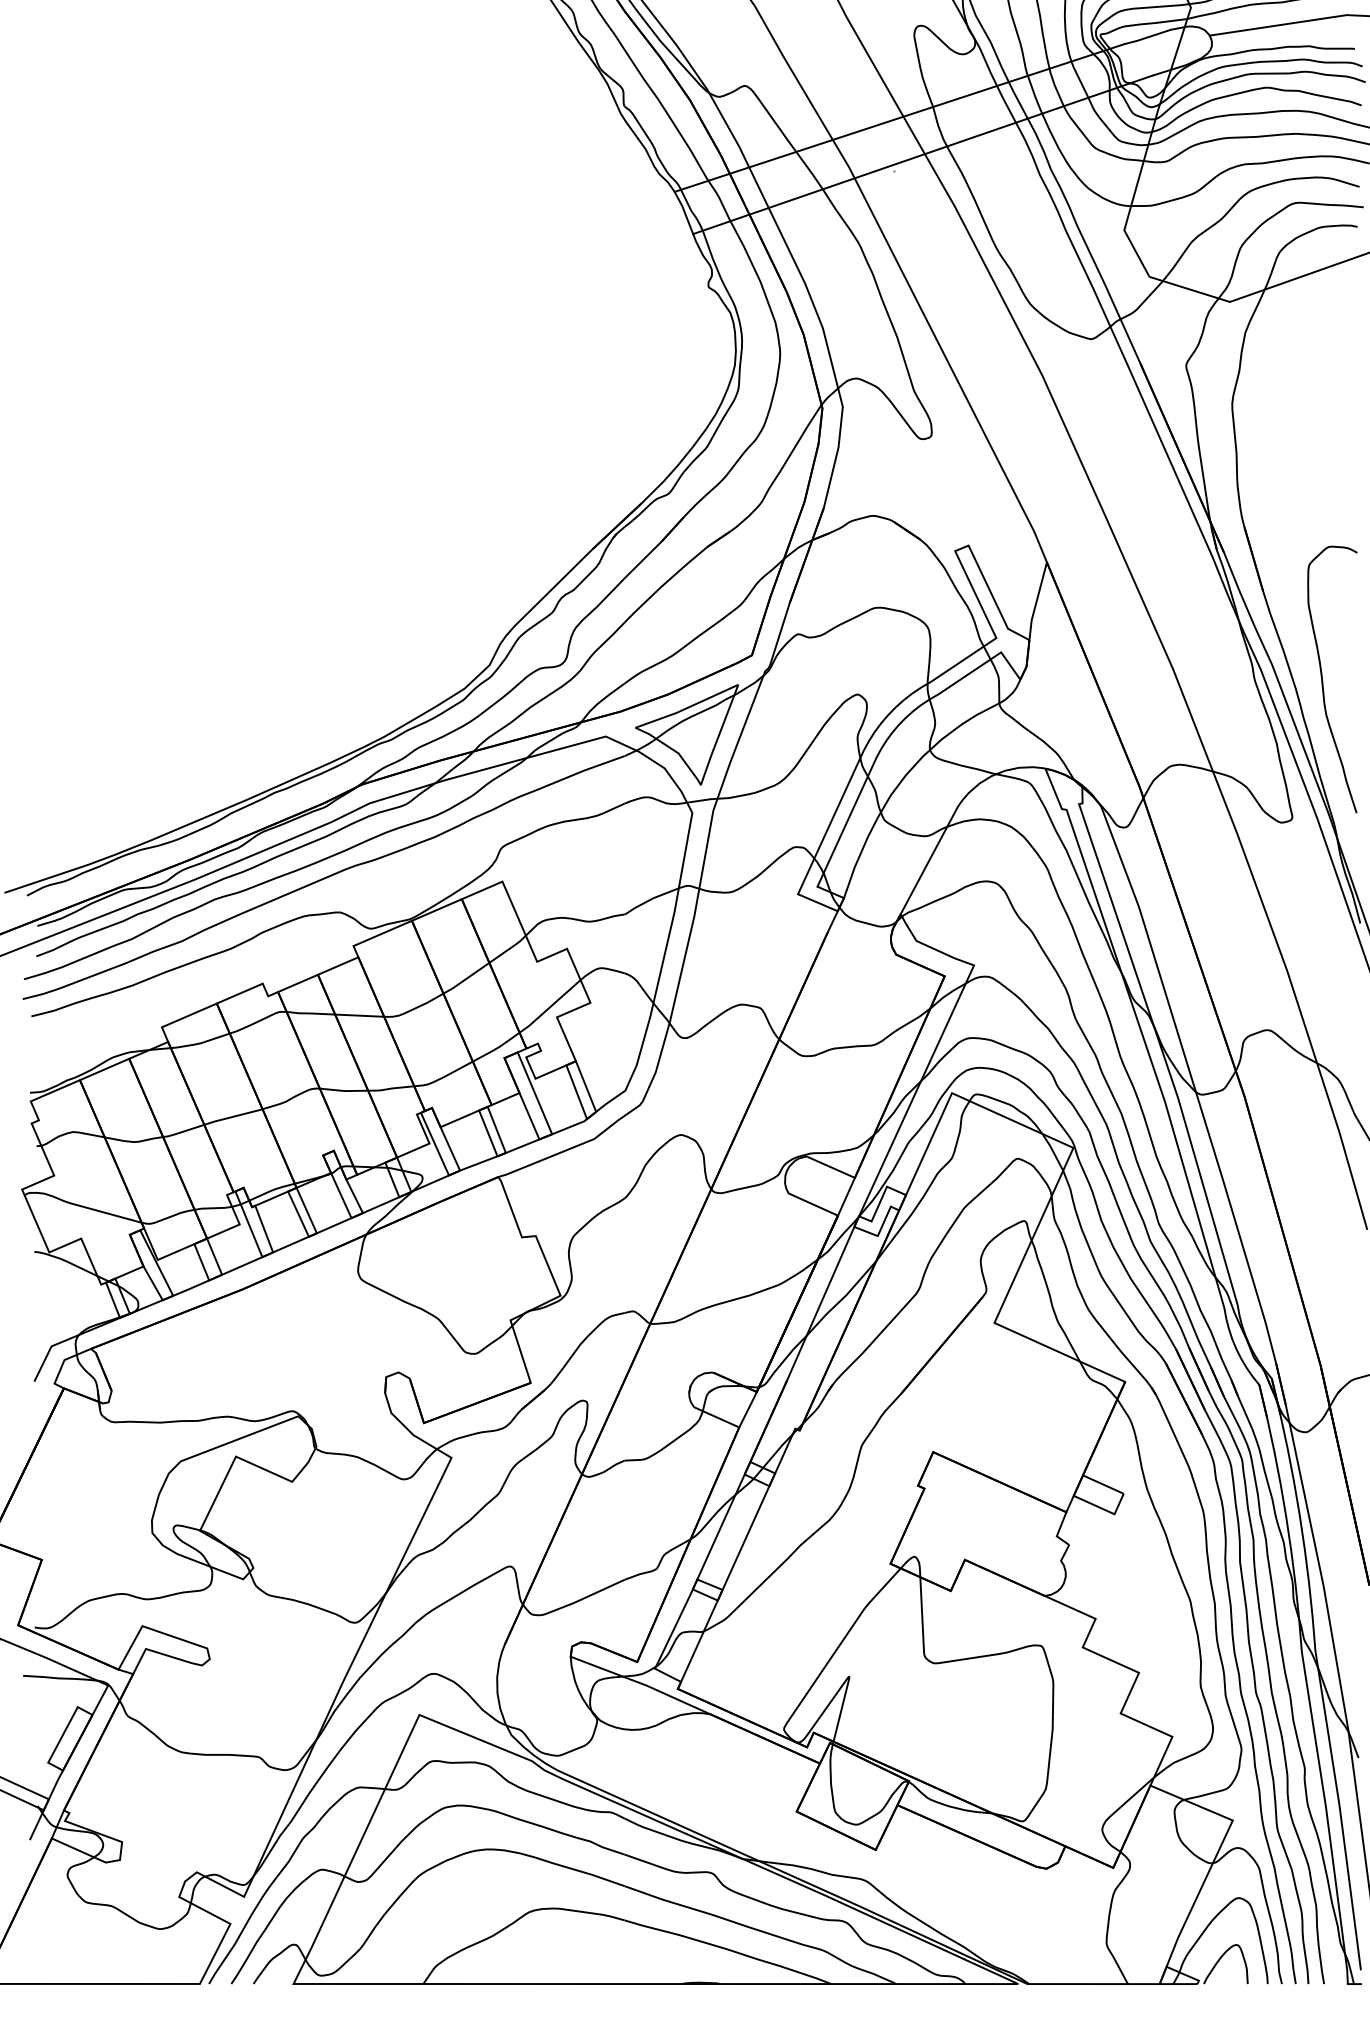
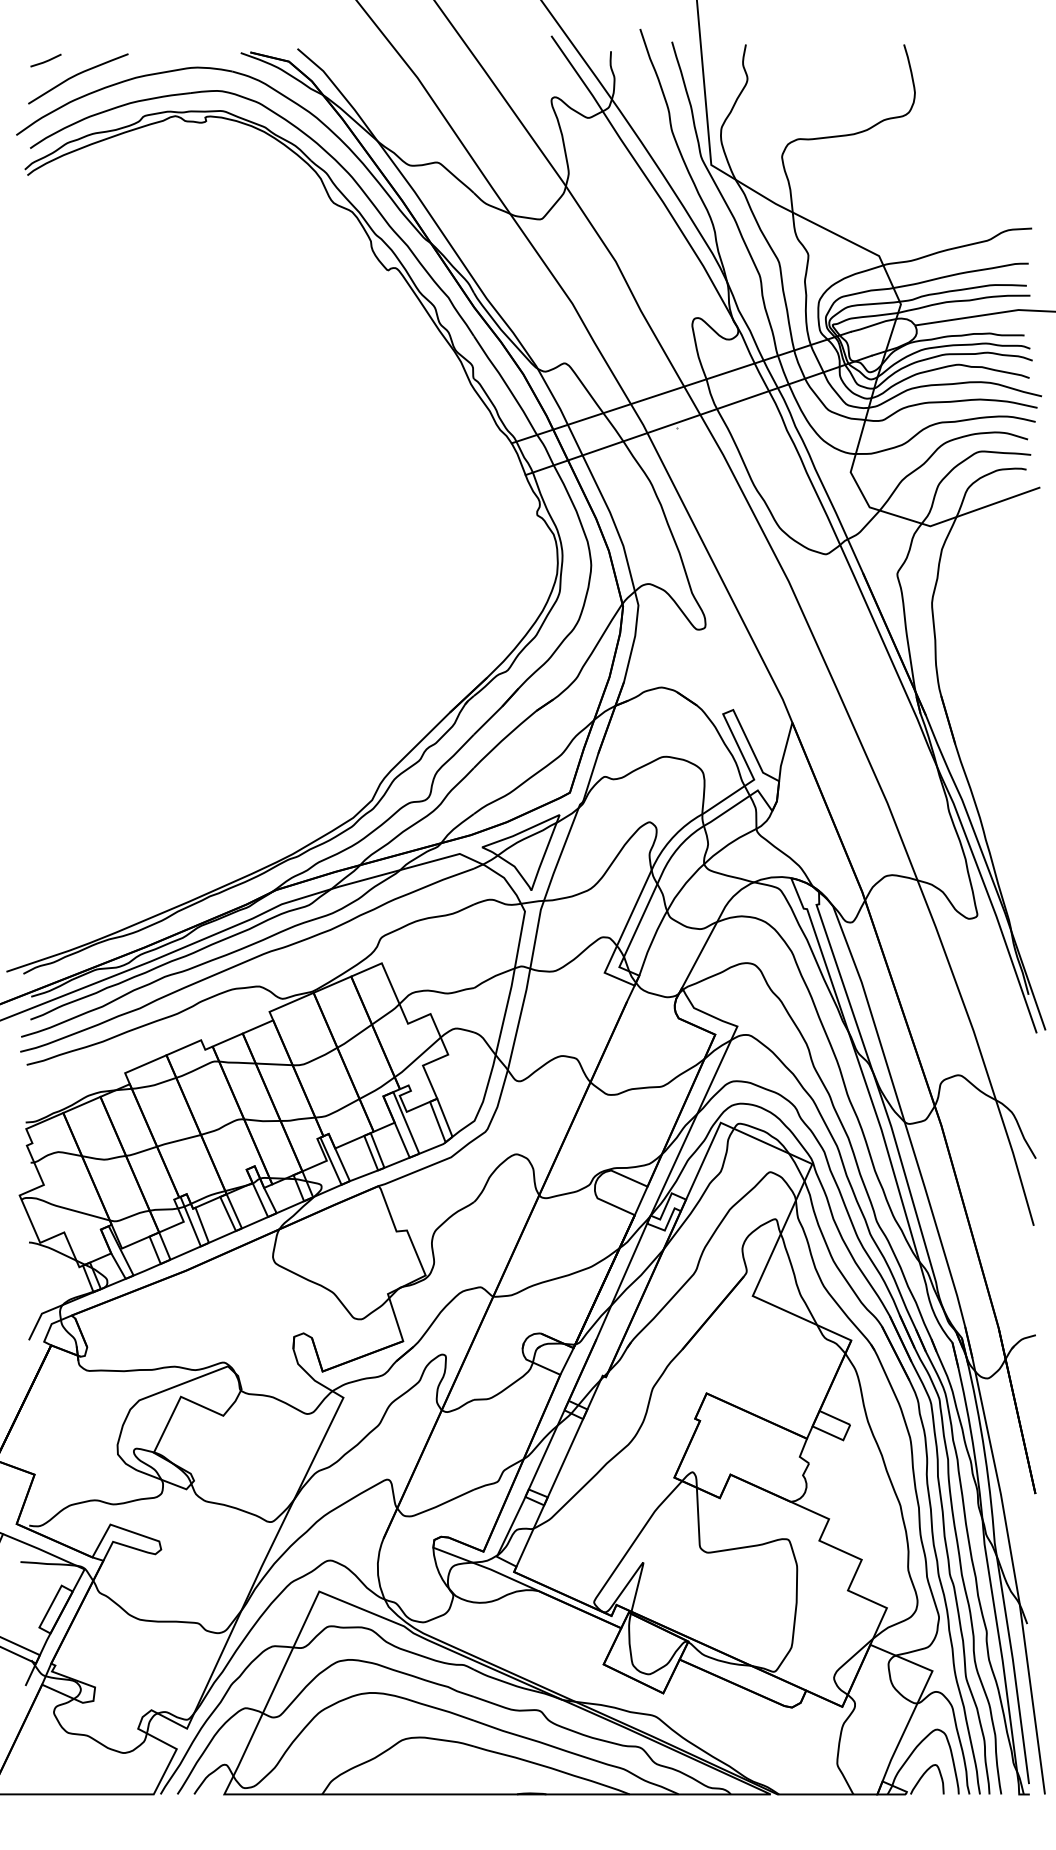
curve: (1323, 678) -> (1000, 810), removed

